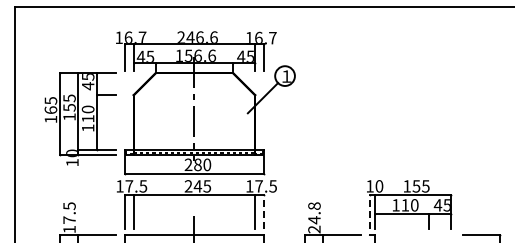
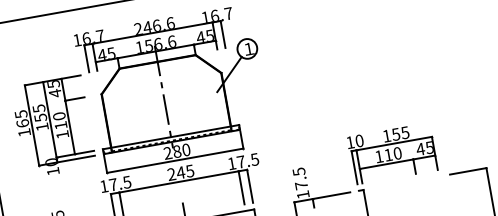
line: (263, 211) -> (249, 186), dashed -> solid
line: (369, 211) -> (354, 167), dashed -> solid
text: (314, 217) -> (301, 182), 24.8 -> 17.5

